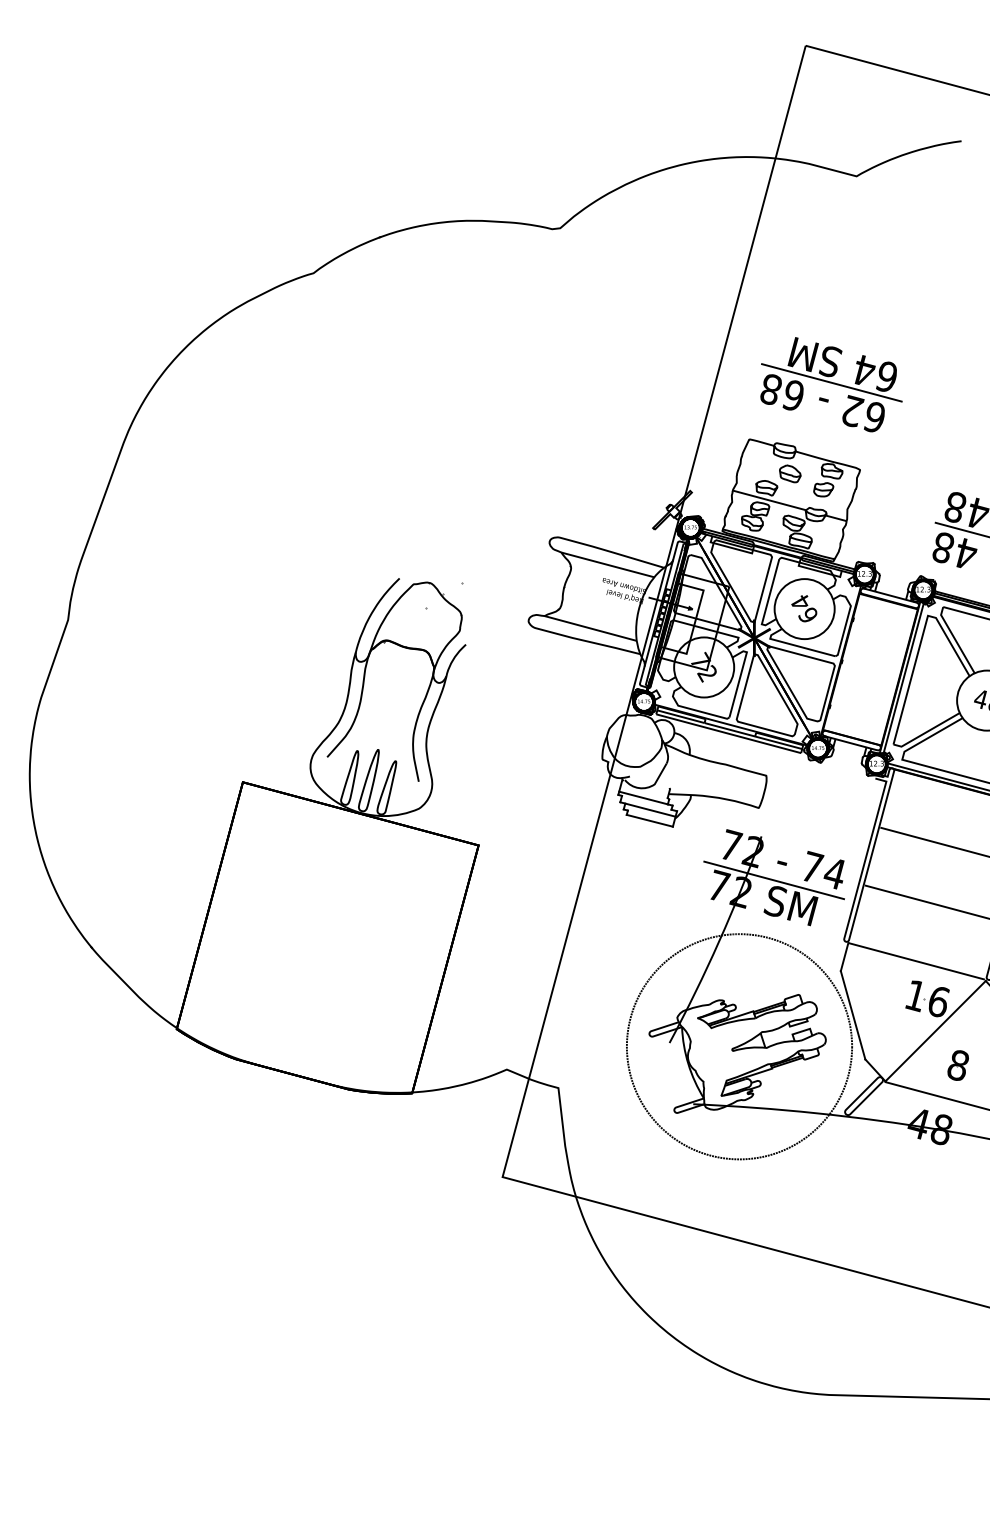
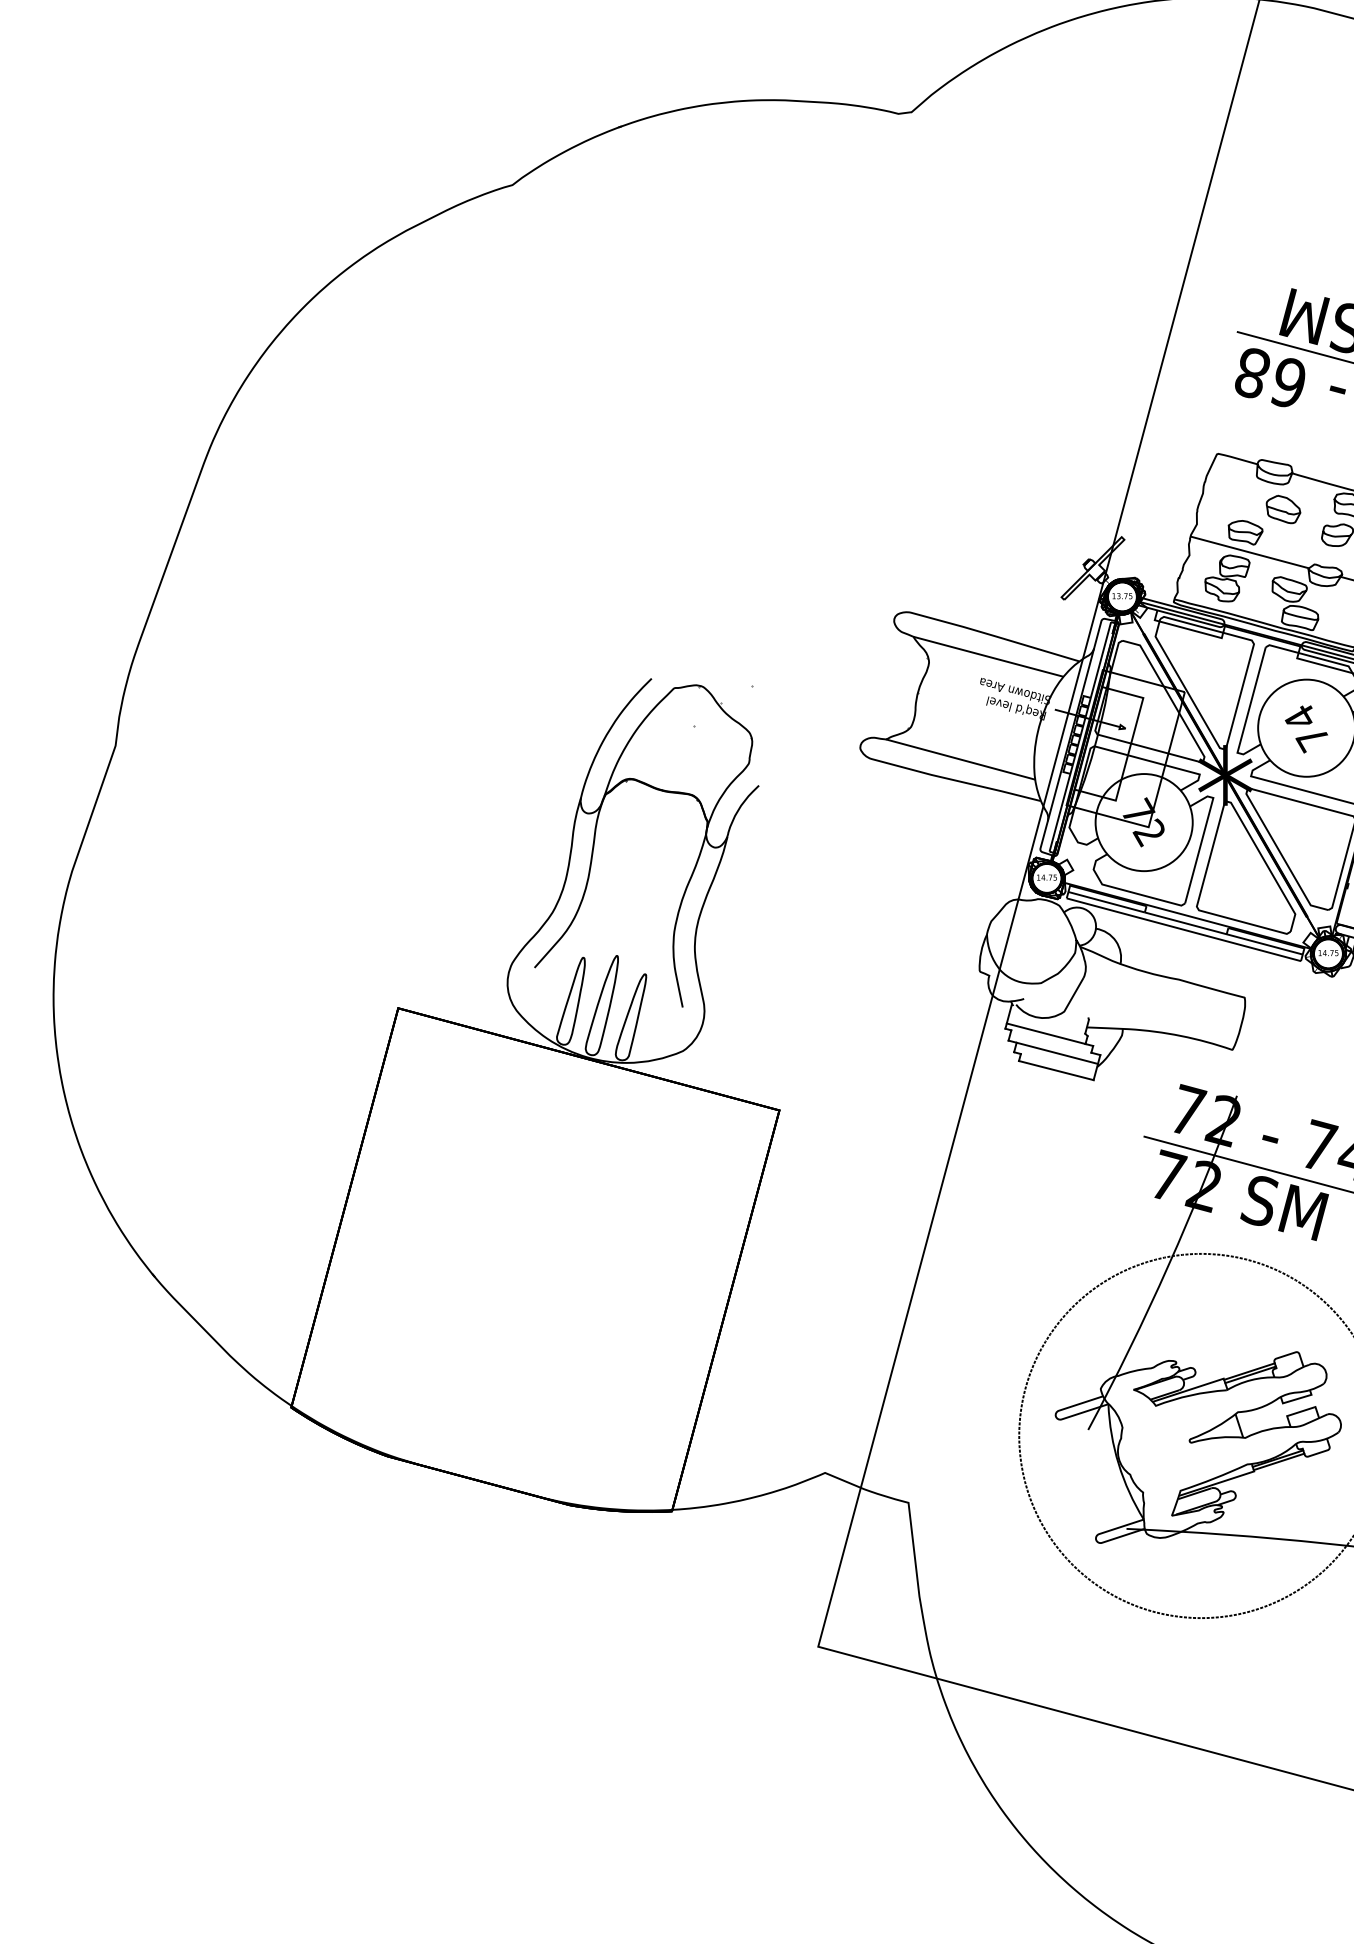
text: (807, 615) -> (1311, 738), 64 -> 74

